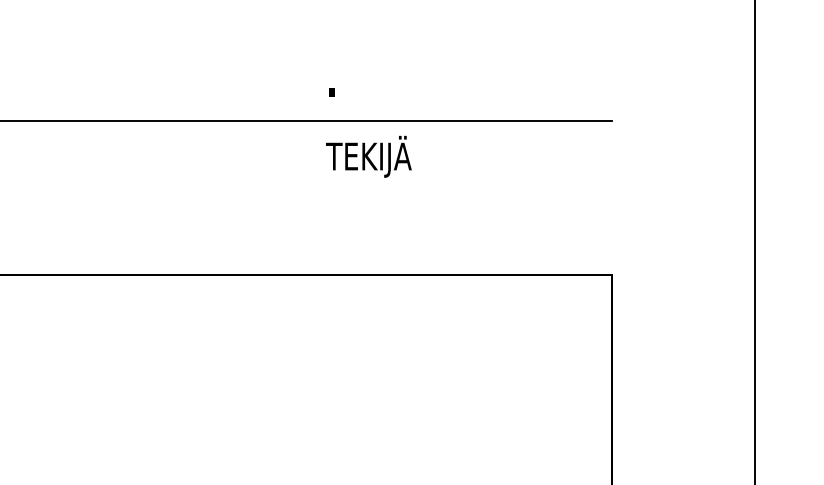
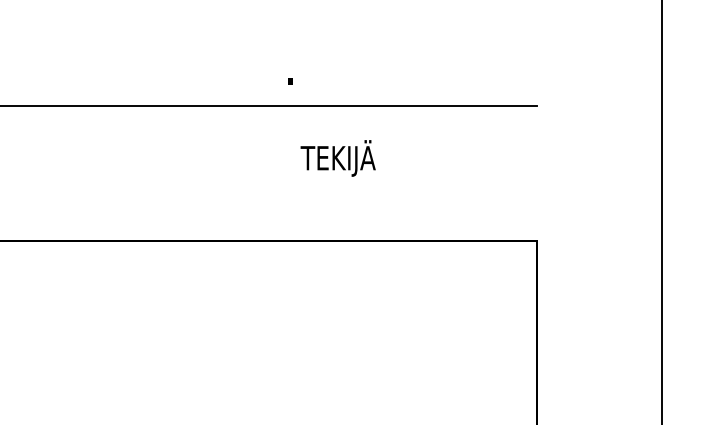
text: (368, 156) -> (337, 158), moved

